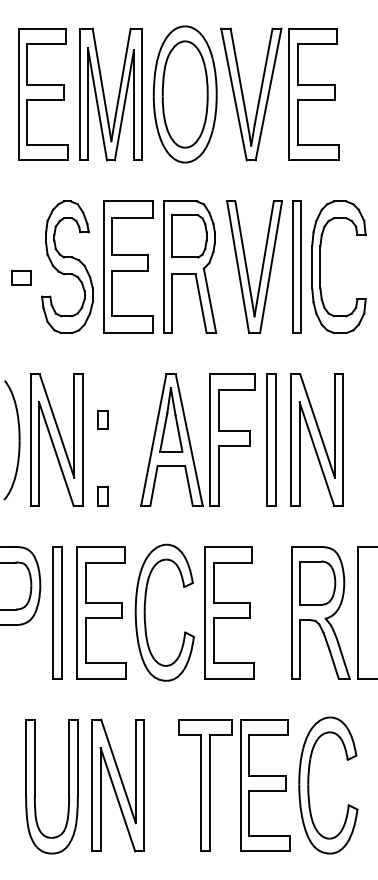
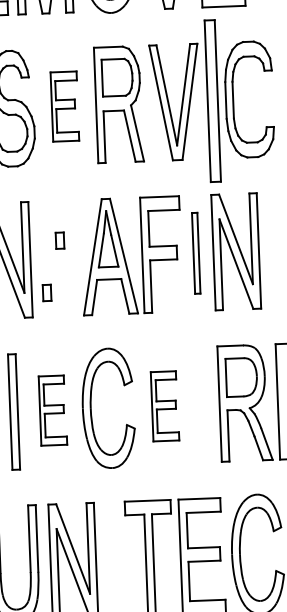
part: (128, 266) -> (64, 106), size x0.6
part: (296, 266) -> (212, 100), size x1.4
part: (102, 419) -> (59, 240), moved
part: (271, 439) -> (196, 252), size x0.7
part: (102, 496) -> (46, 292), moved
part: (101, 612) -> (52, 410), size x0.6
part: (229, 612) -> (165, 405), size x0.6

